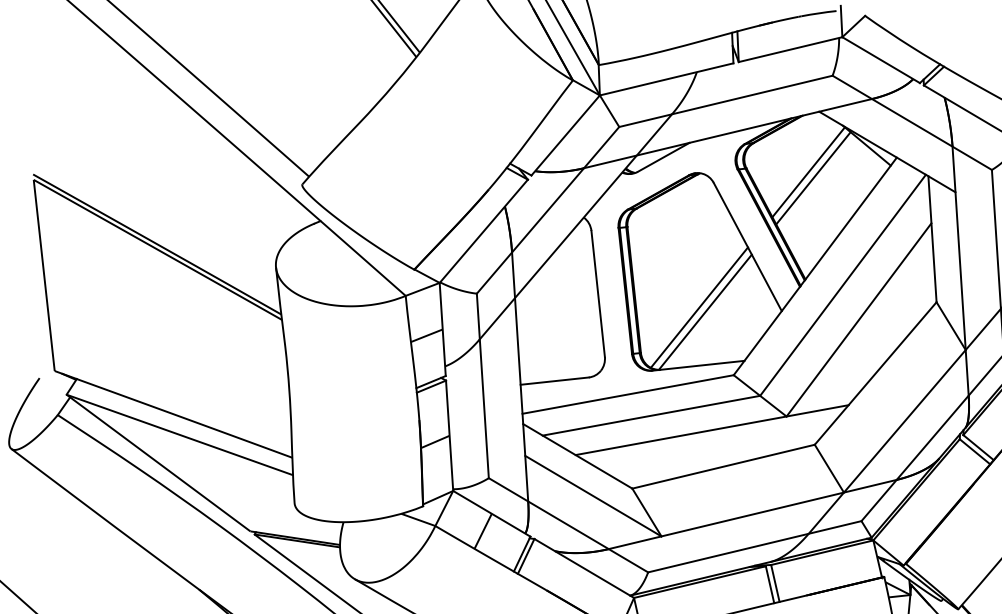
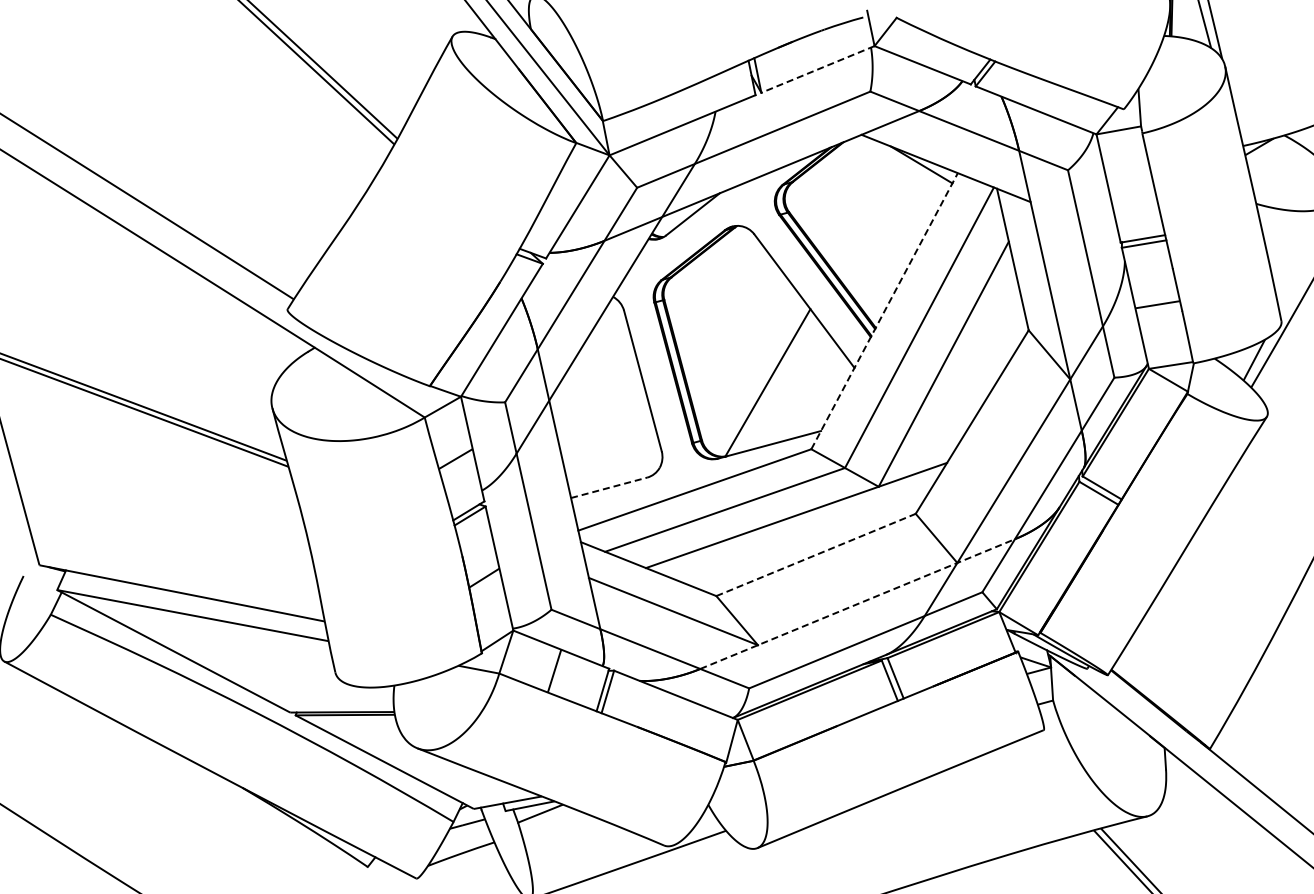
line: (790, 49) -> (817, 69), solid -> dashed
line: (808, 172) -> (860, 205), removed
line: (813, 178) -> (866, 211), removed
line: (815, 265) -> (884, 310), solid -> dashed
line: (698, 307) -> (759, 378), removed
line: (555, 380) -> (609, 487), solid -> dashed
line: (724, 466) -> (816, 554), solid -> dashed
line: (753, 514) -> (858, 603), solid -> dashed

